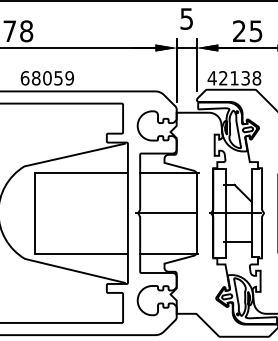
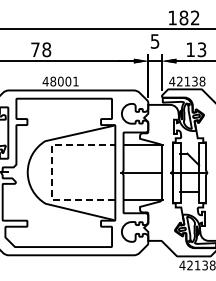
text: (248, 30) -> (196, 49), 25 -> 13
text: (46, 78) -> (60, 81), 68059 -> 48001
line: (35, 212) -> (52, 172), solid -> dashed

